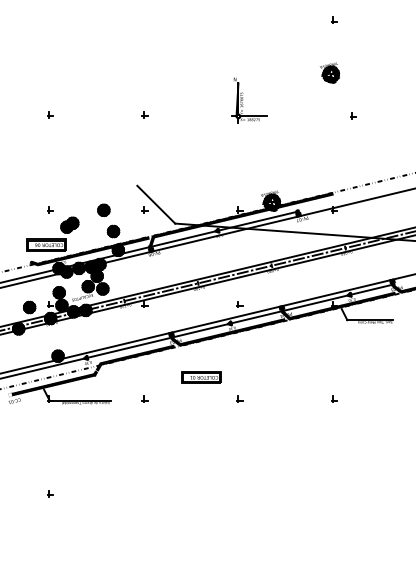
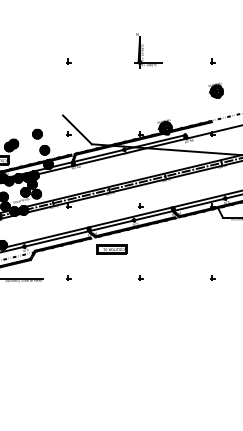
part: (329, 72) -> (215, 90), moved
part: (353, 115) -> (213, 61), moved
part: (201, 377) -> (111, 249), moved

